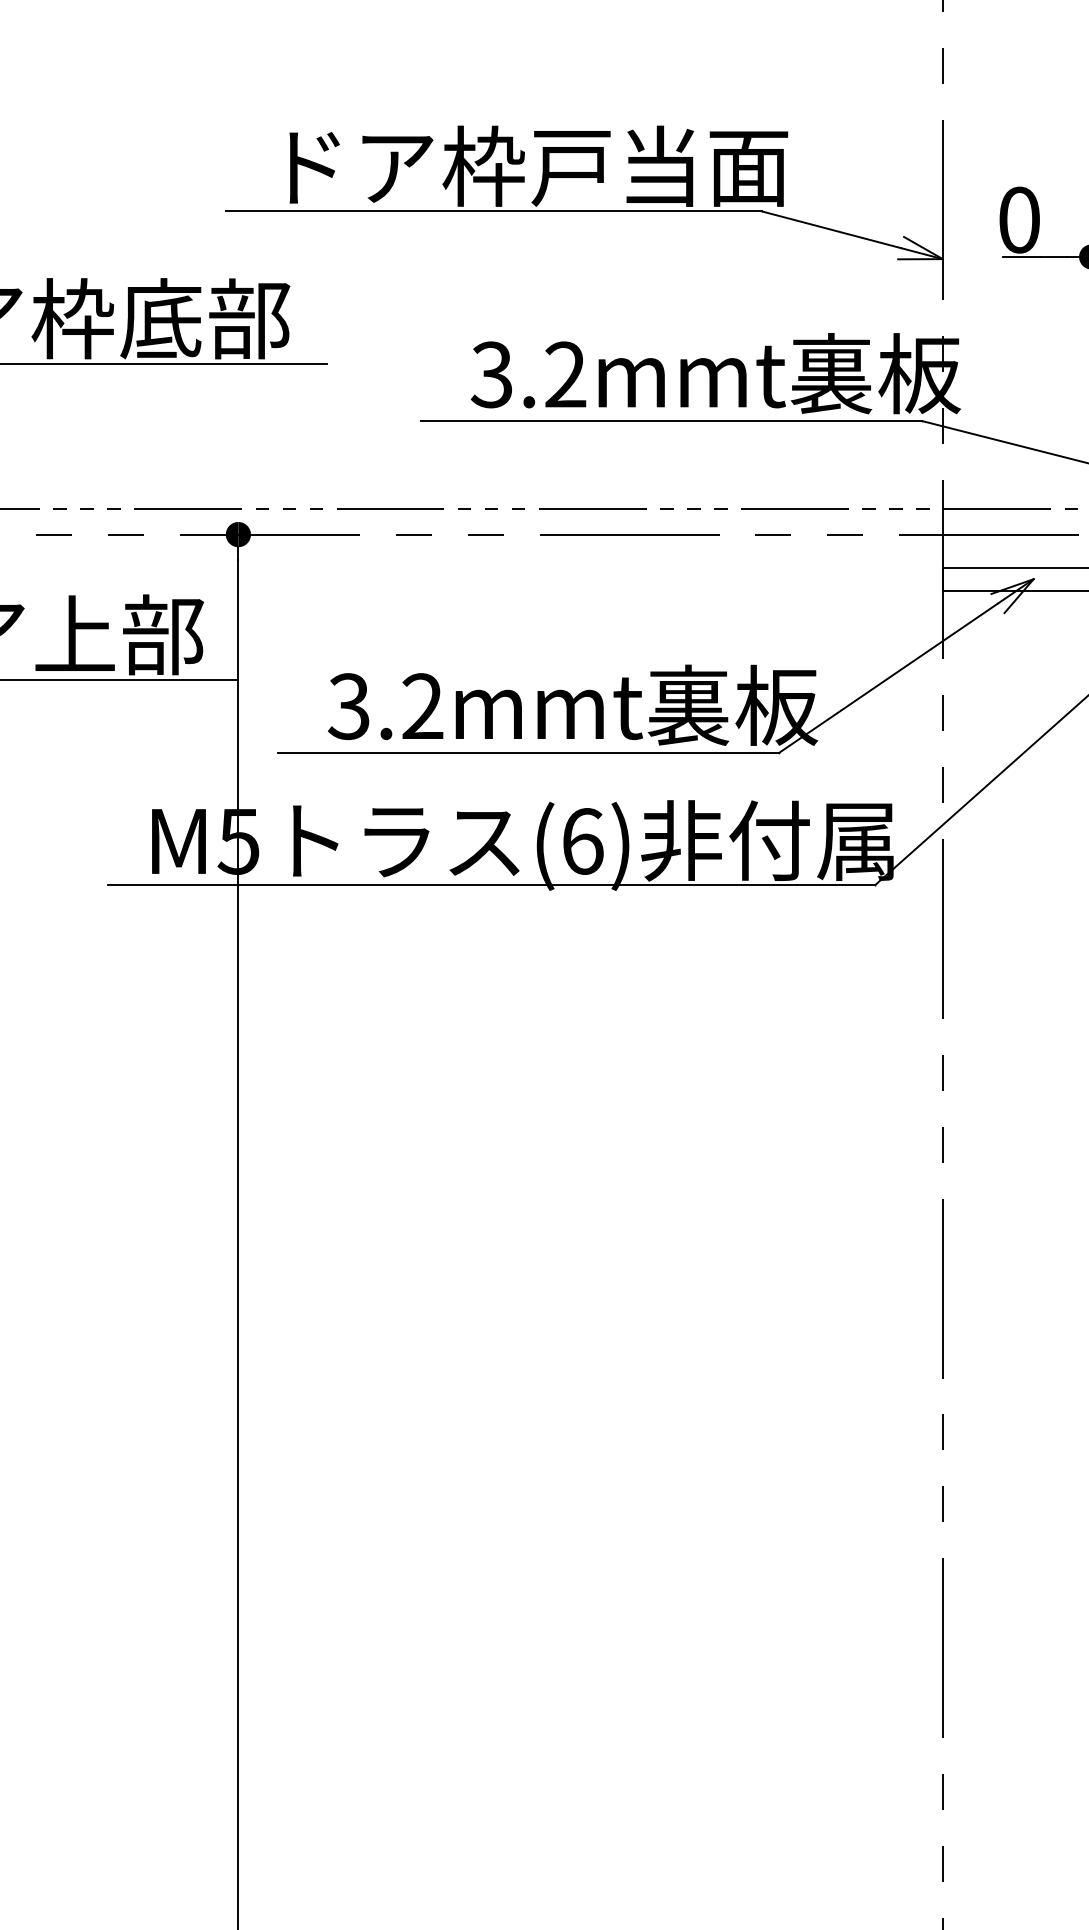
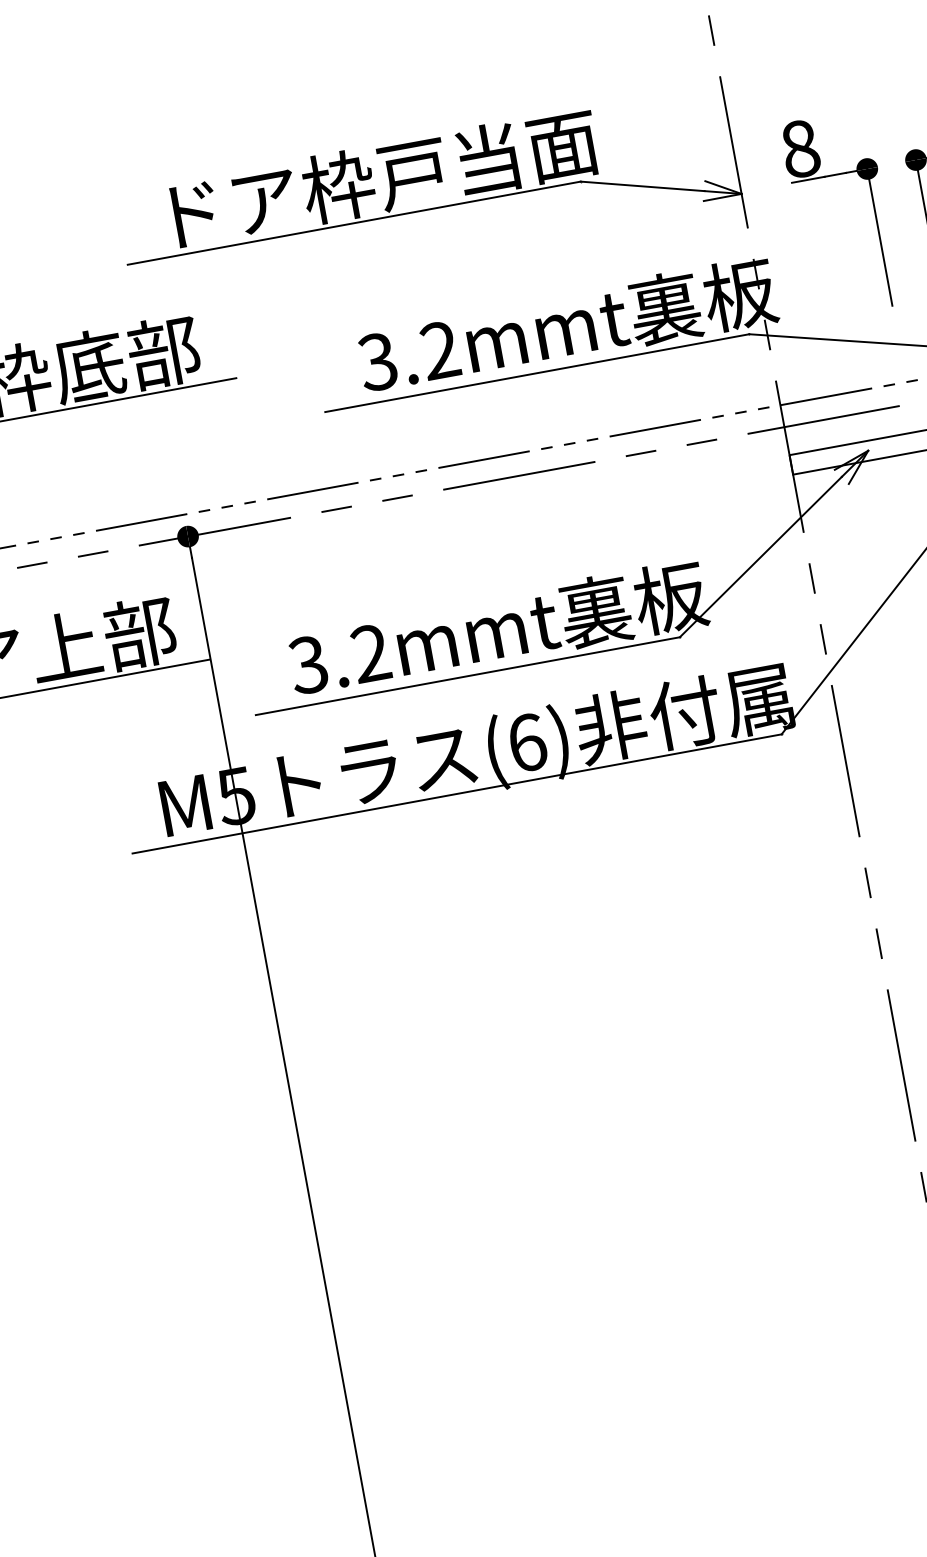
text: (1019, 219) -> (800, 148), 0 -> 8

